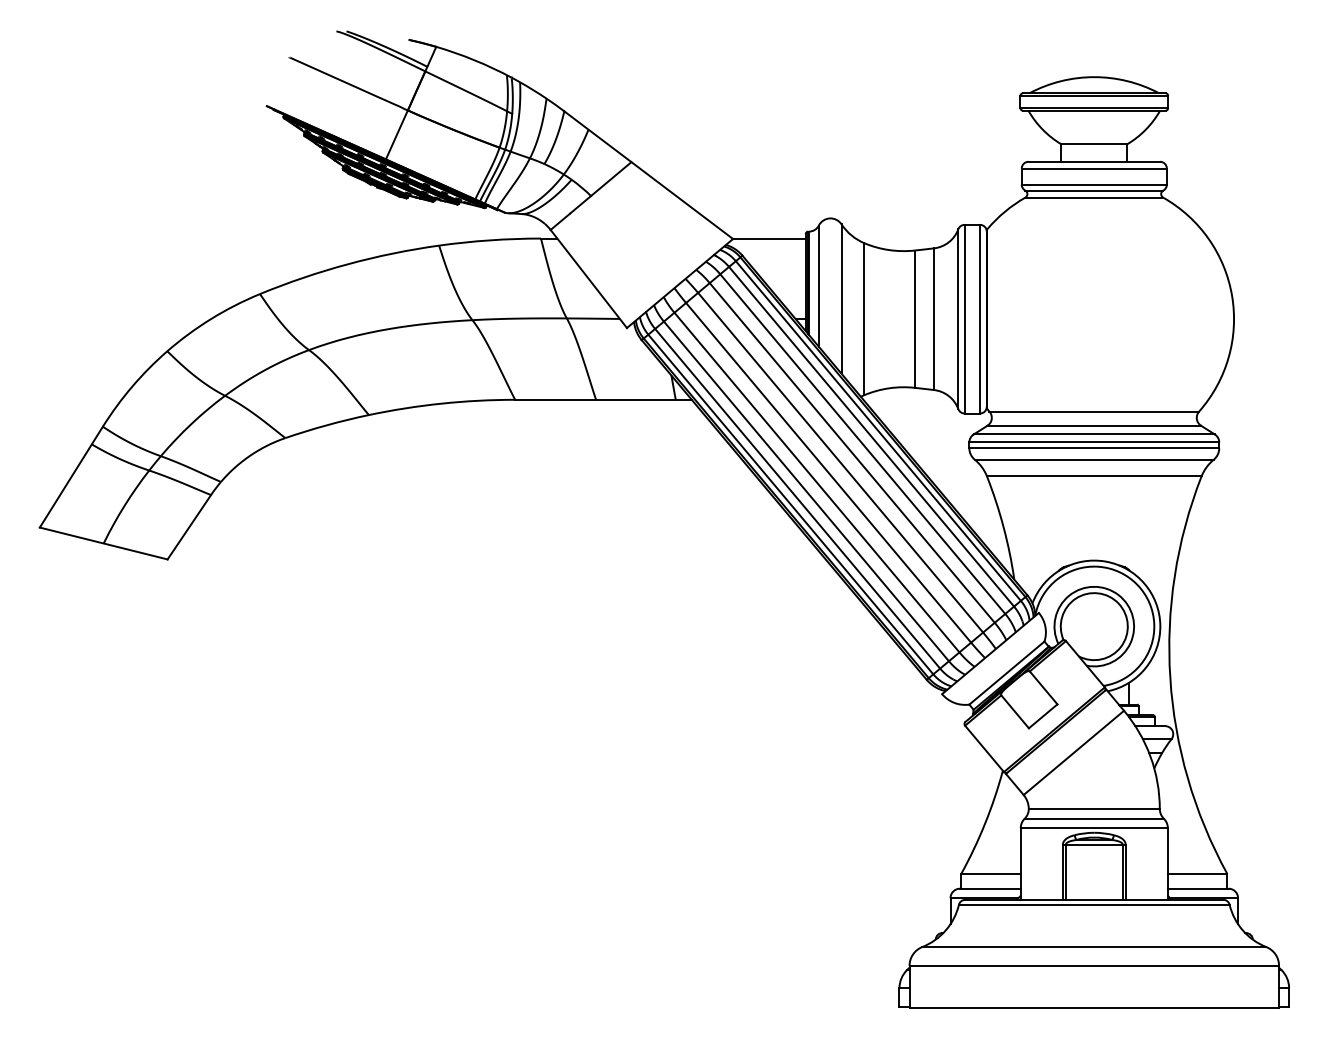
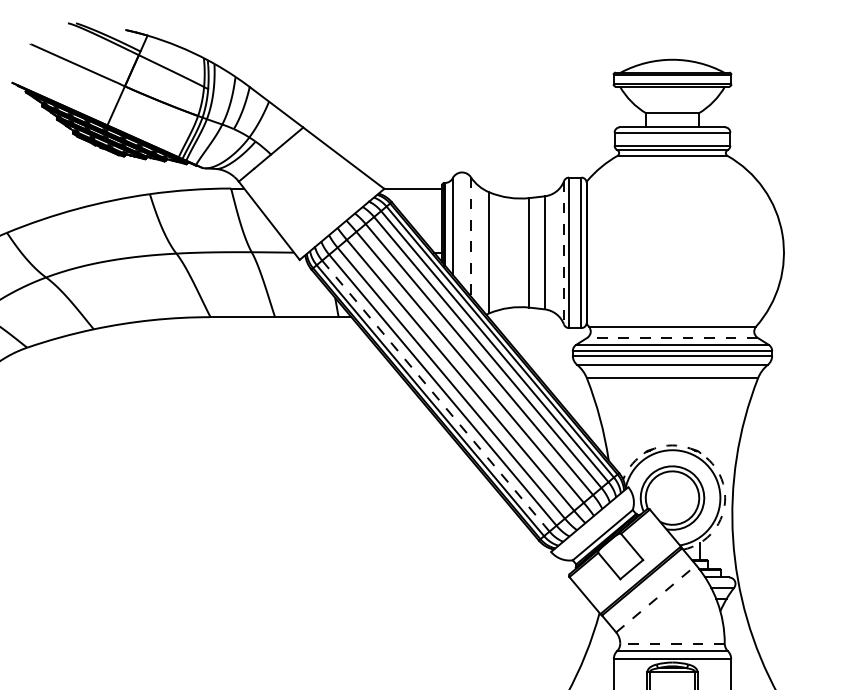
line: (841, 299) -> (470, 237), solid -> dashed
line: (958, 319) -> (564, 253), solid -> dashed
line: (1094, 425) -> (672, 337), solid -> dashed
line: (797, 498) -> (435, 395), solid -> dashed
arc: (1144, 583) -> (712, 463), solid -> dashed
line: (1073, 752) -> (655, 598), solid -> dashed
line: (1094, 809) -> (672, 643), solid -> dashed

